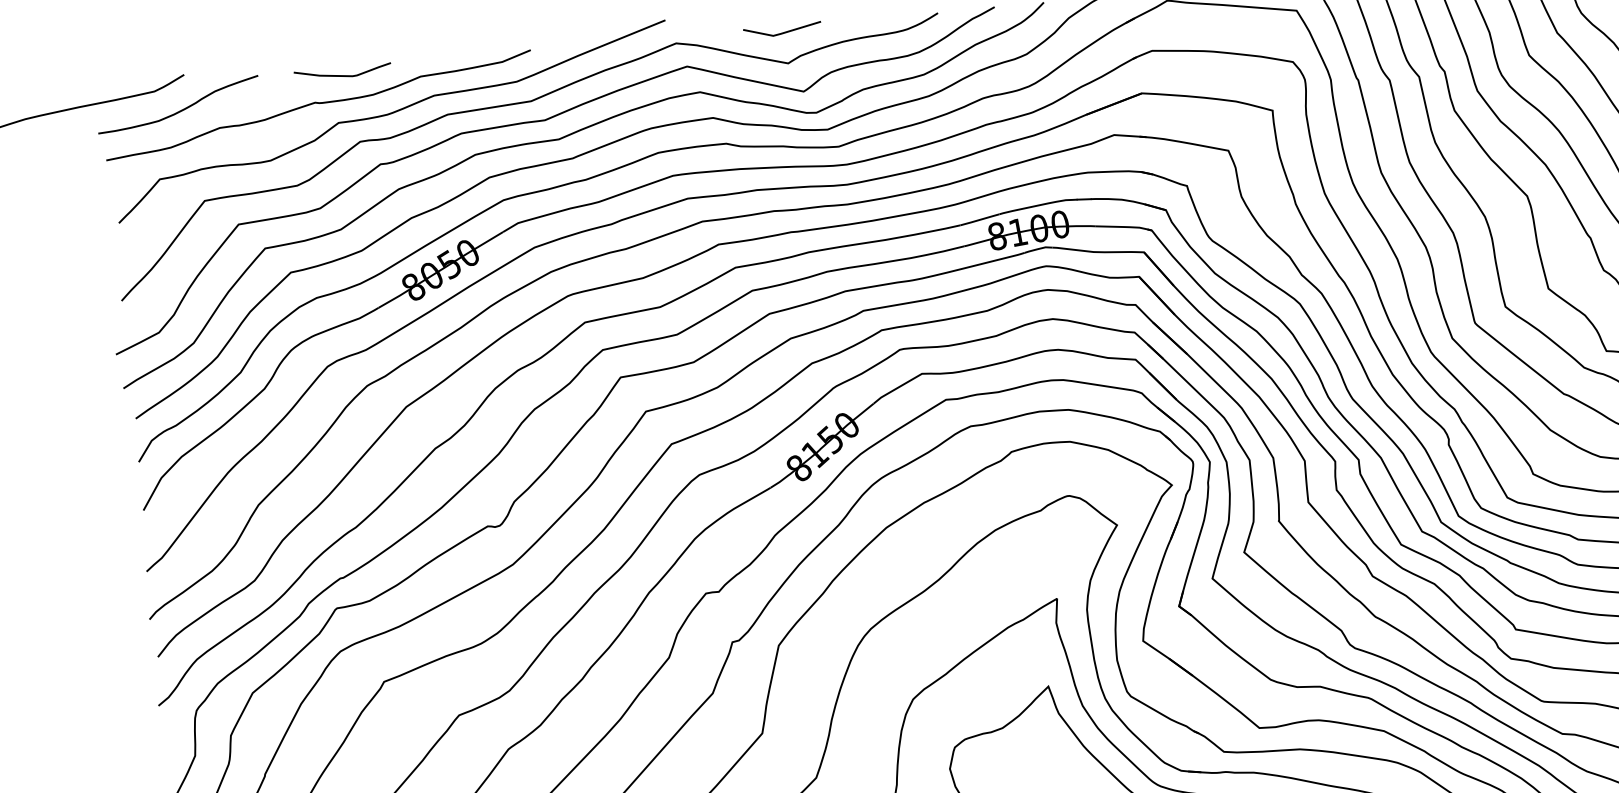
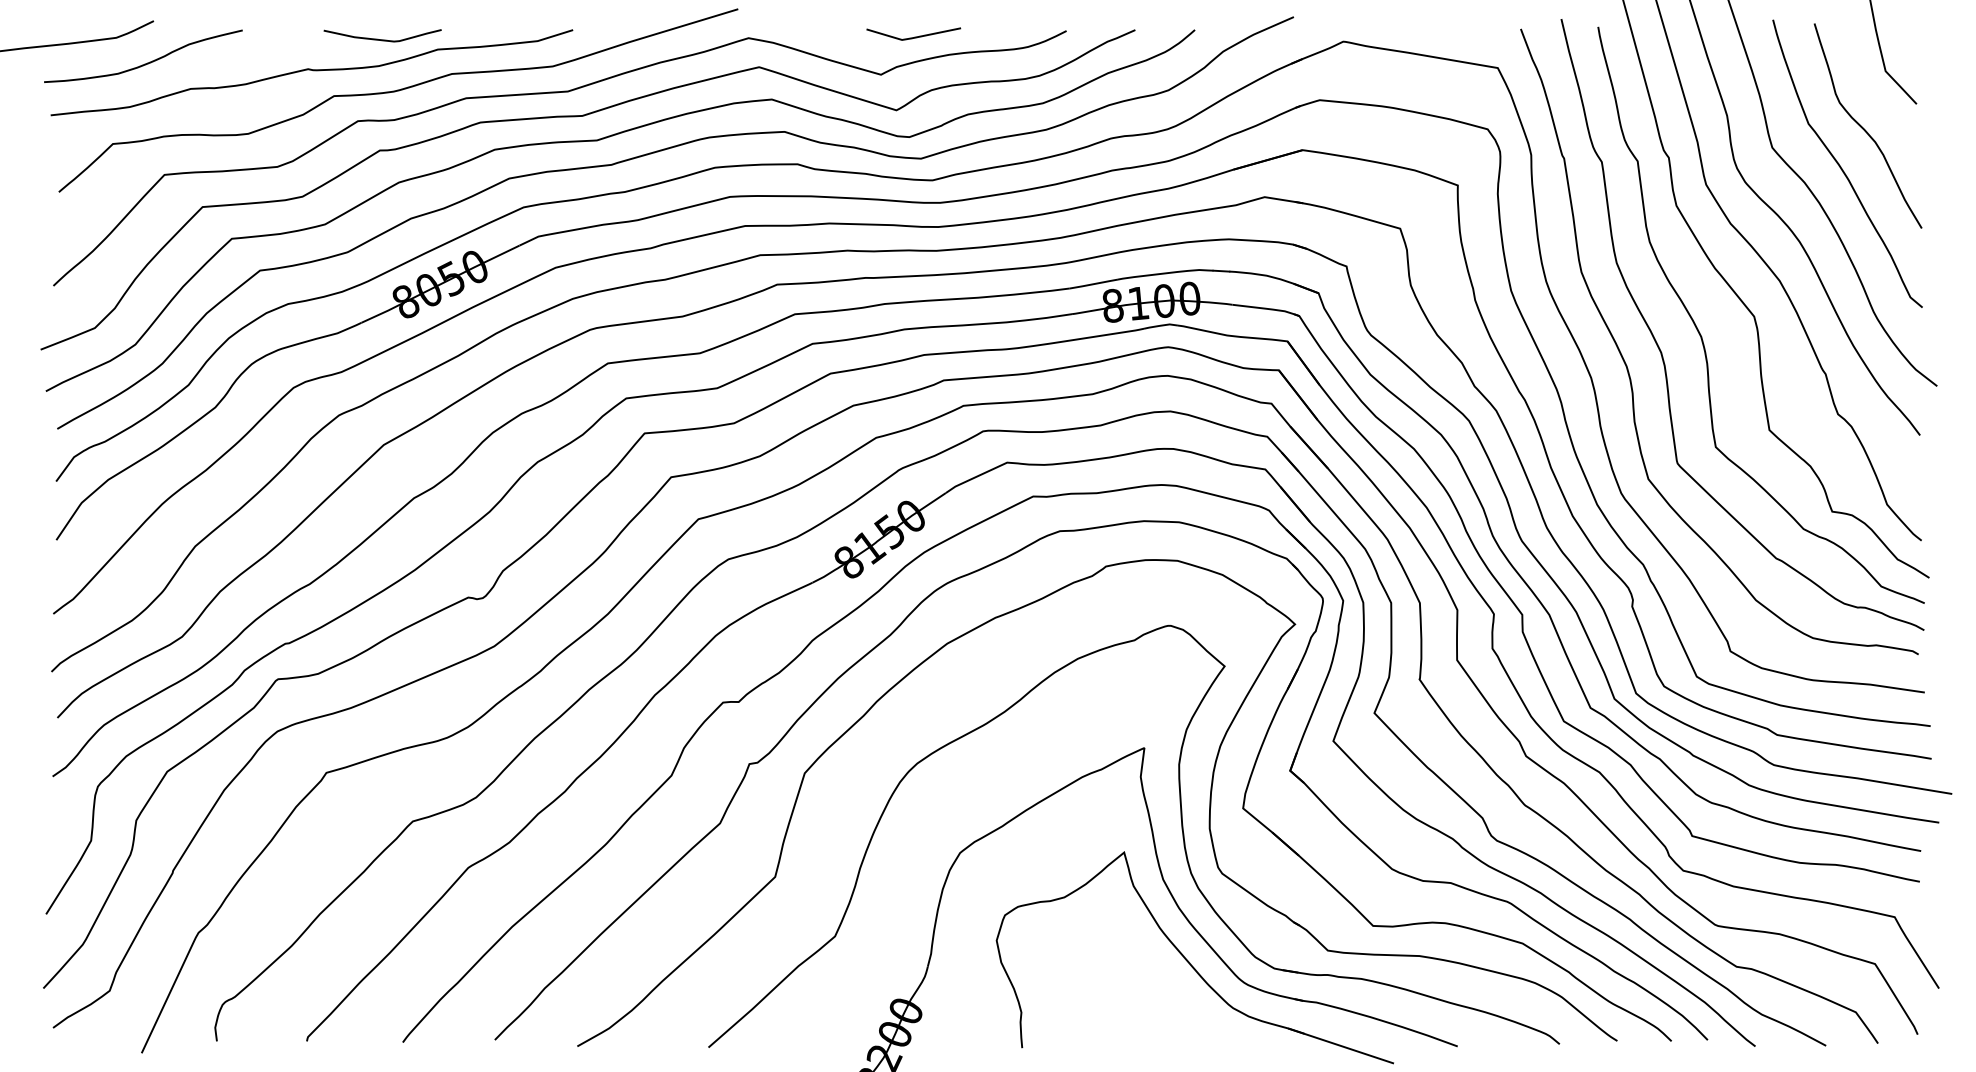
line: (783, 32) -> (914, 36), moved
curve: (342, 75) -> (382, 39), moved

